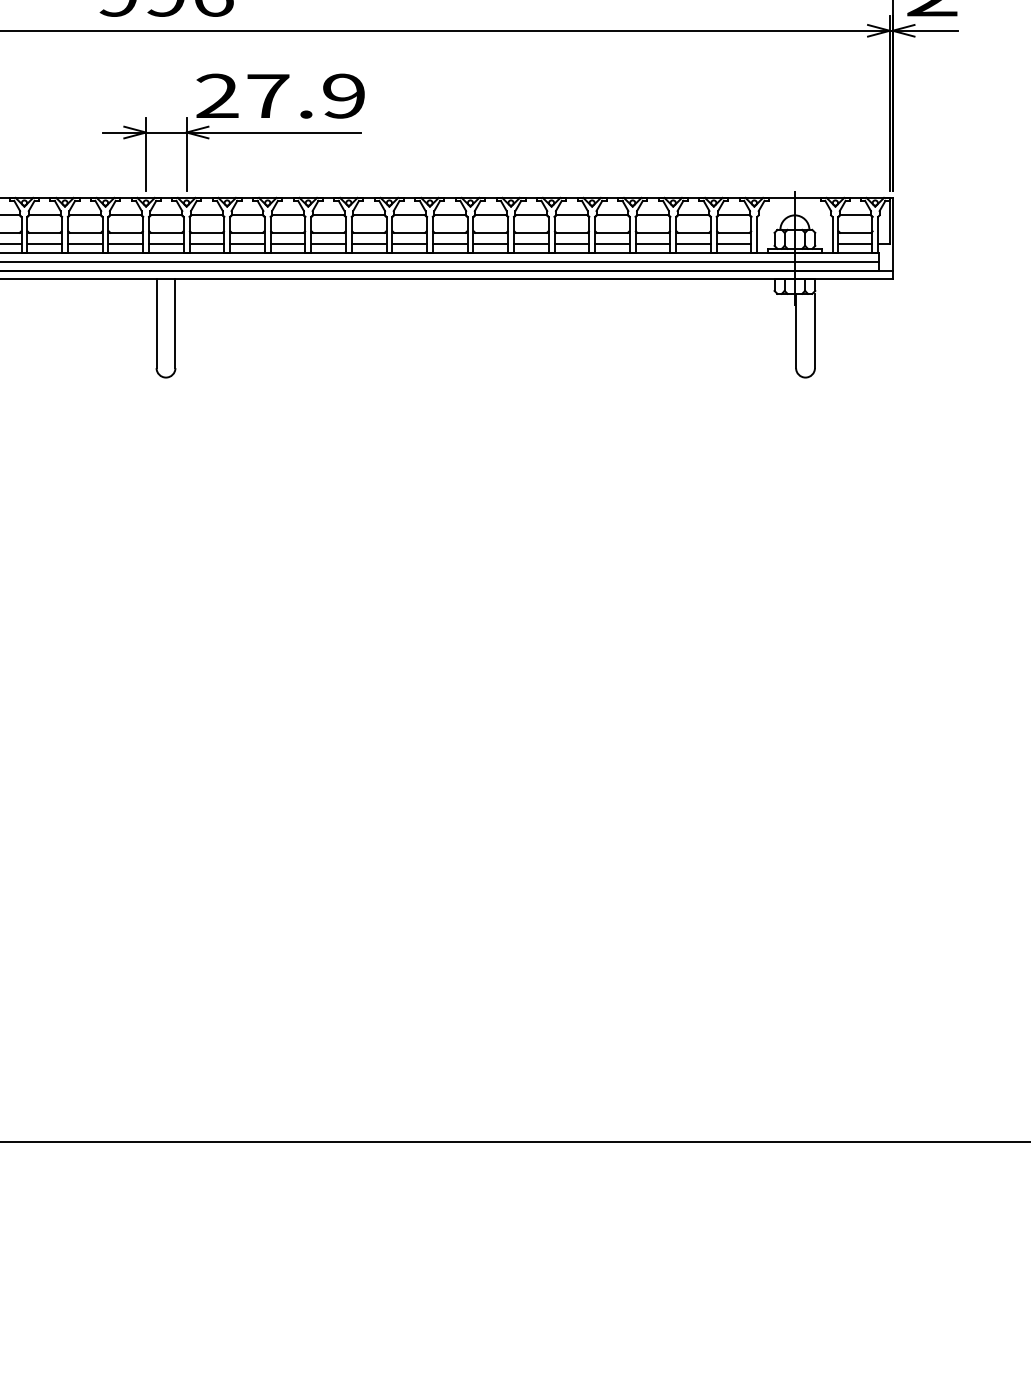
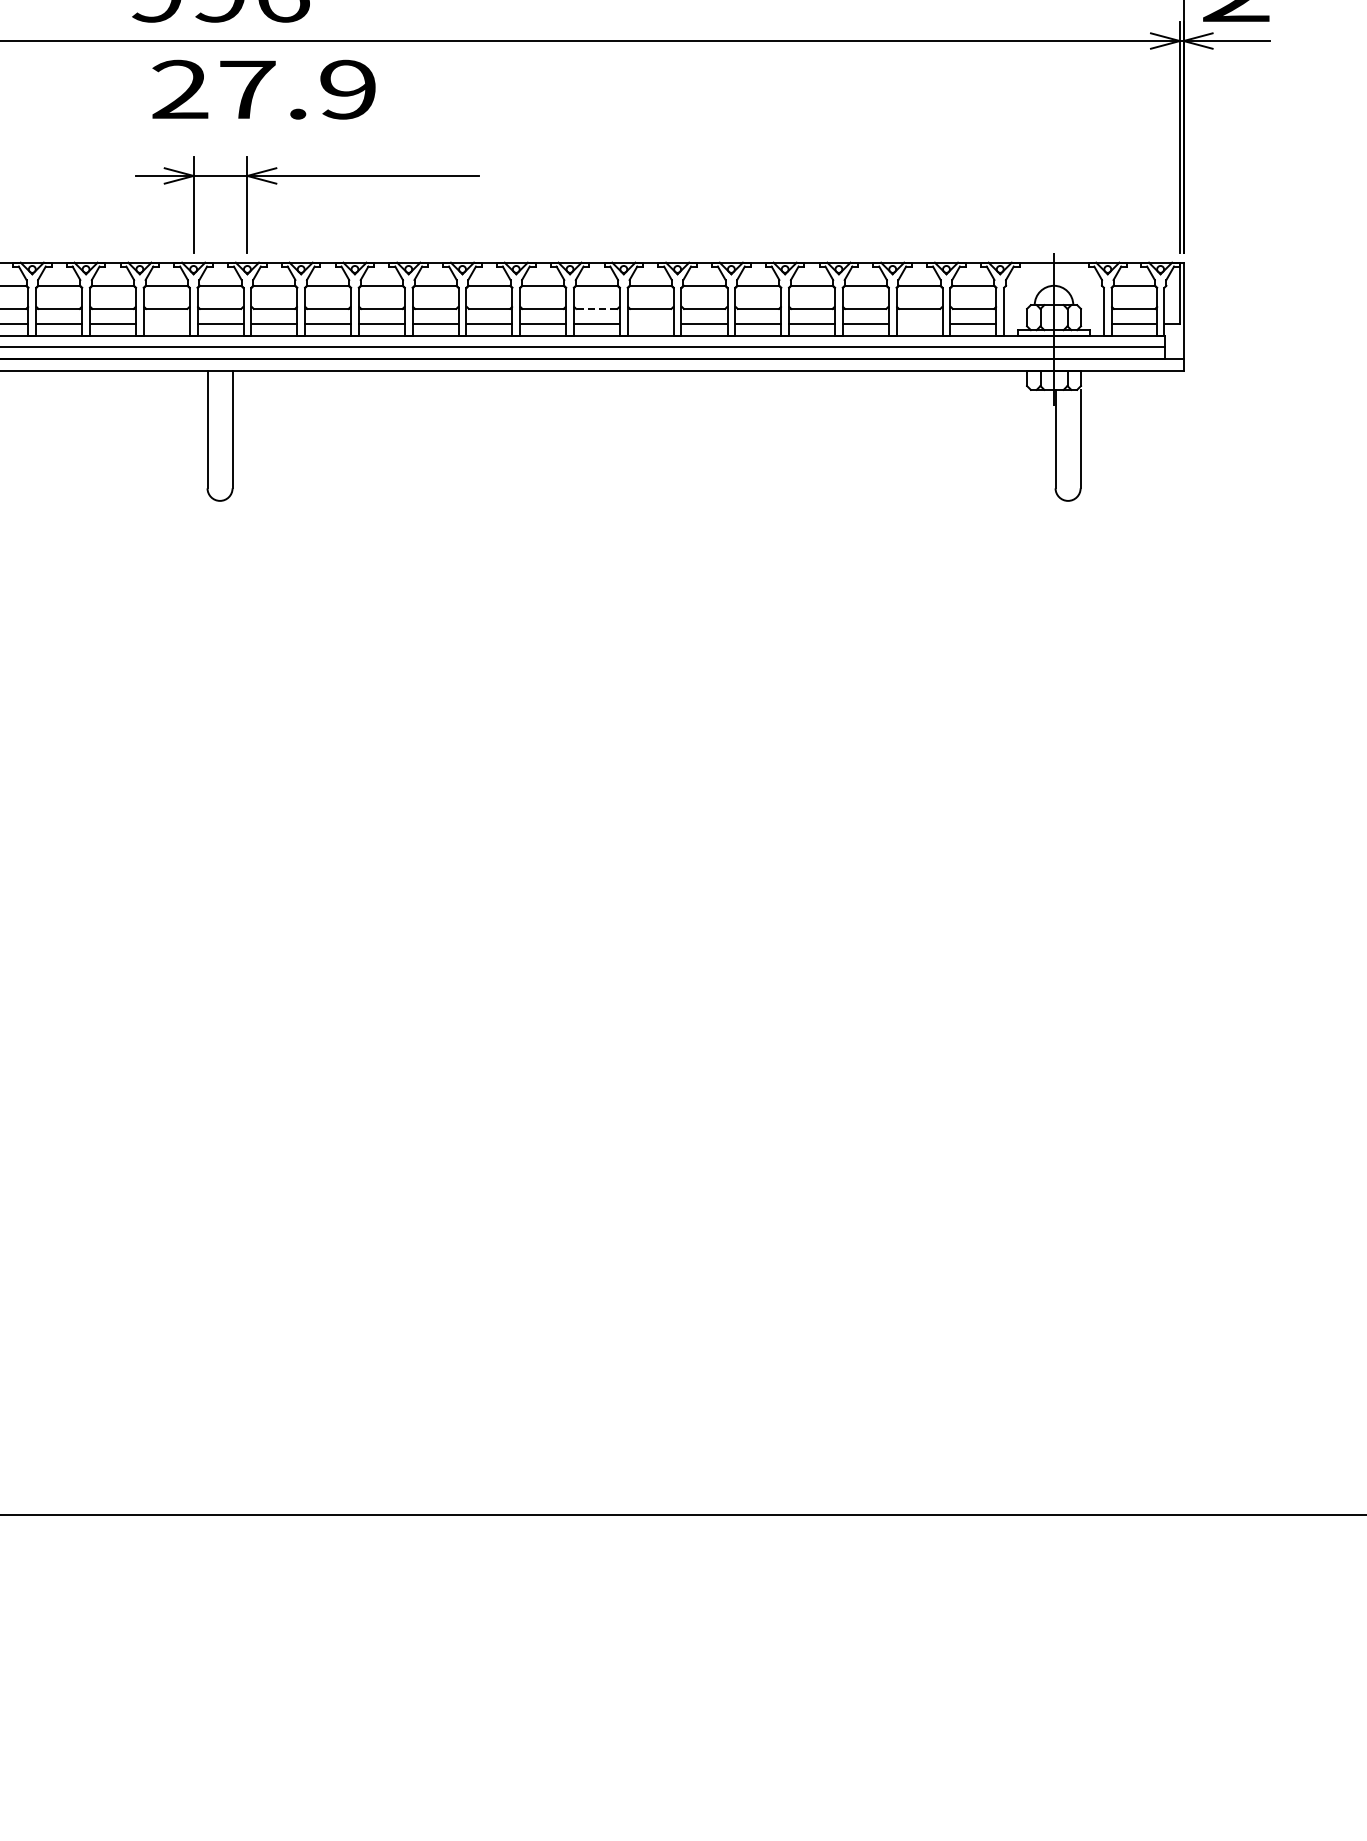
text: (280, 95) -> (263, 89), moved
line: (449, 232) -> (596, 308), solid -> dashed
line: (125, 244) -> (166, 324), removed
line: (490, 244) -> (650, 324), removed
line: (693, 244) -> (919, 324), removed

